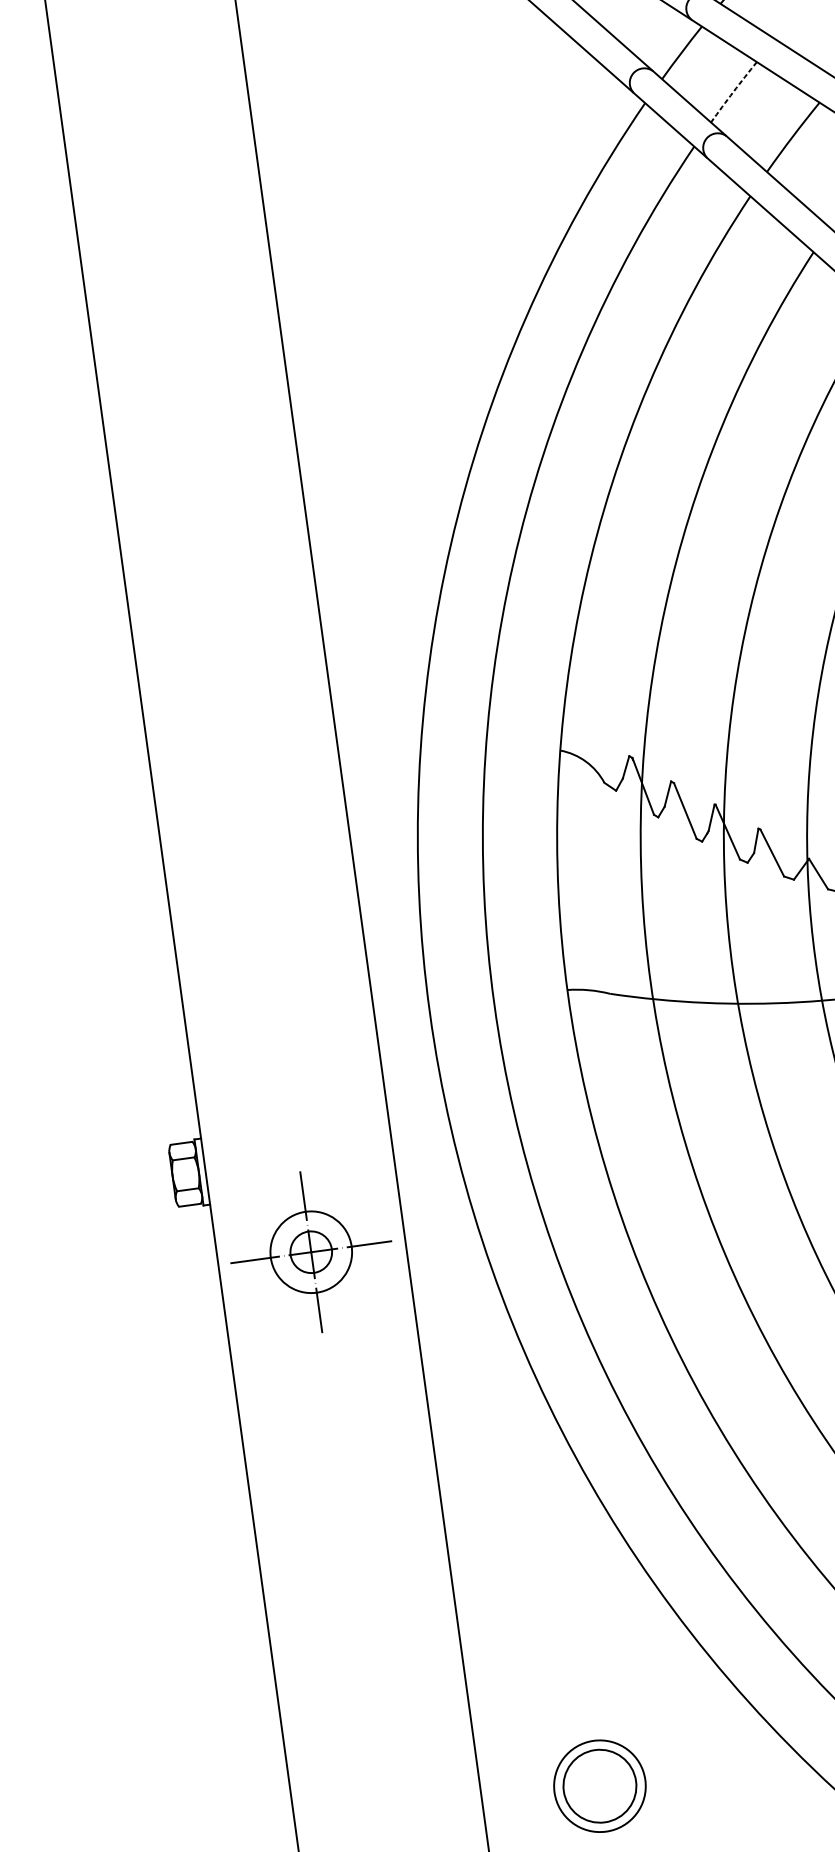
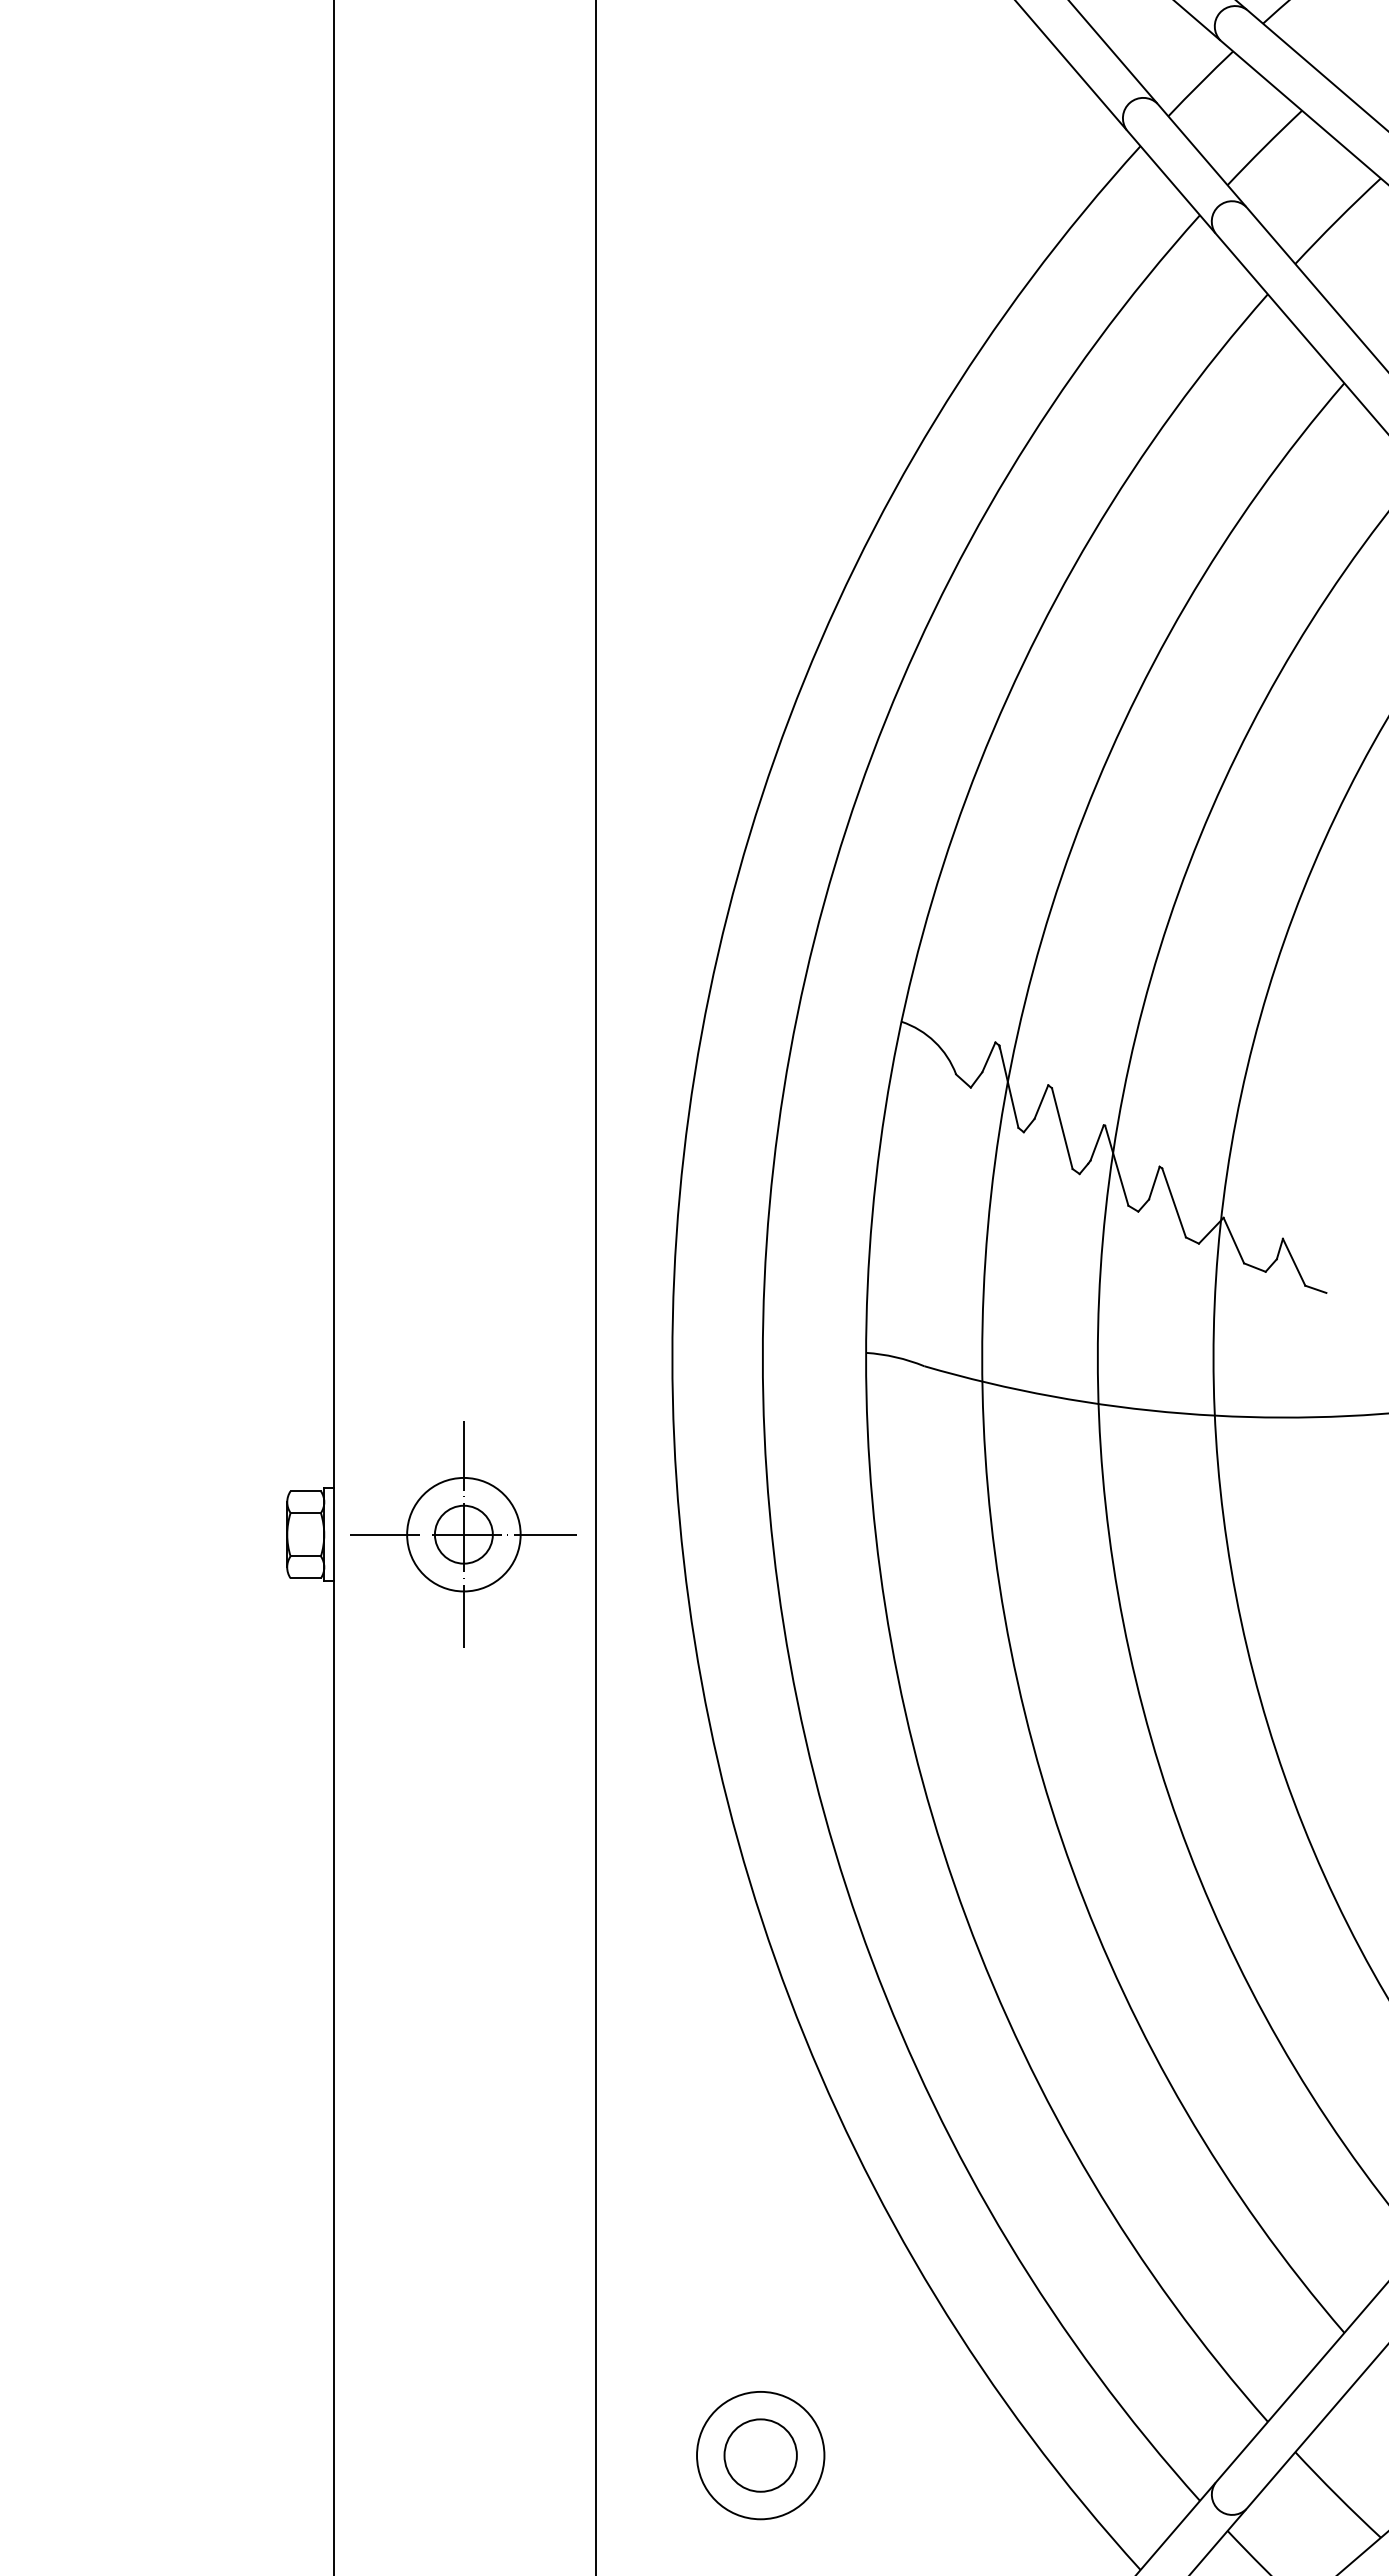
arc: (733, 91) -> (1264, 147), dashed -> solid
part: (310, 1252) -> (463, 1534), moved
circle: (599, 1786) -> (760, 2455), size x0.71

